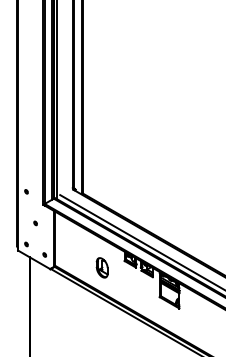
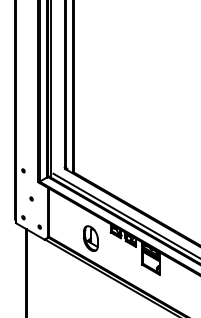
part: (101, 267) -> (90, 238), size x1.43

